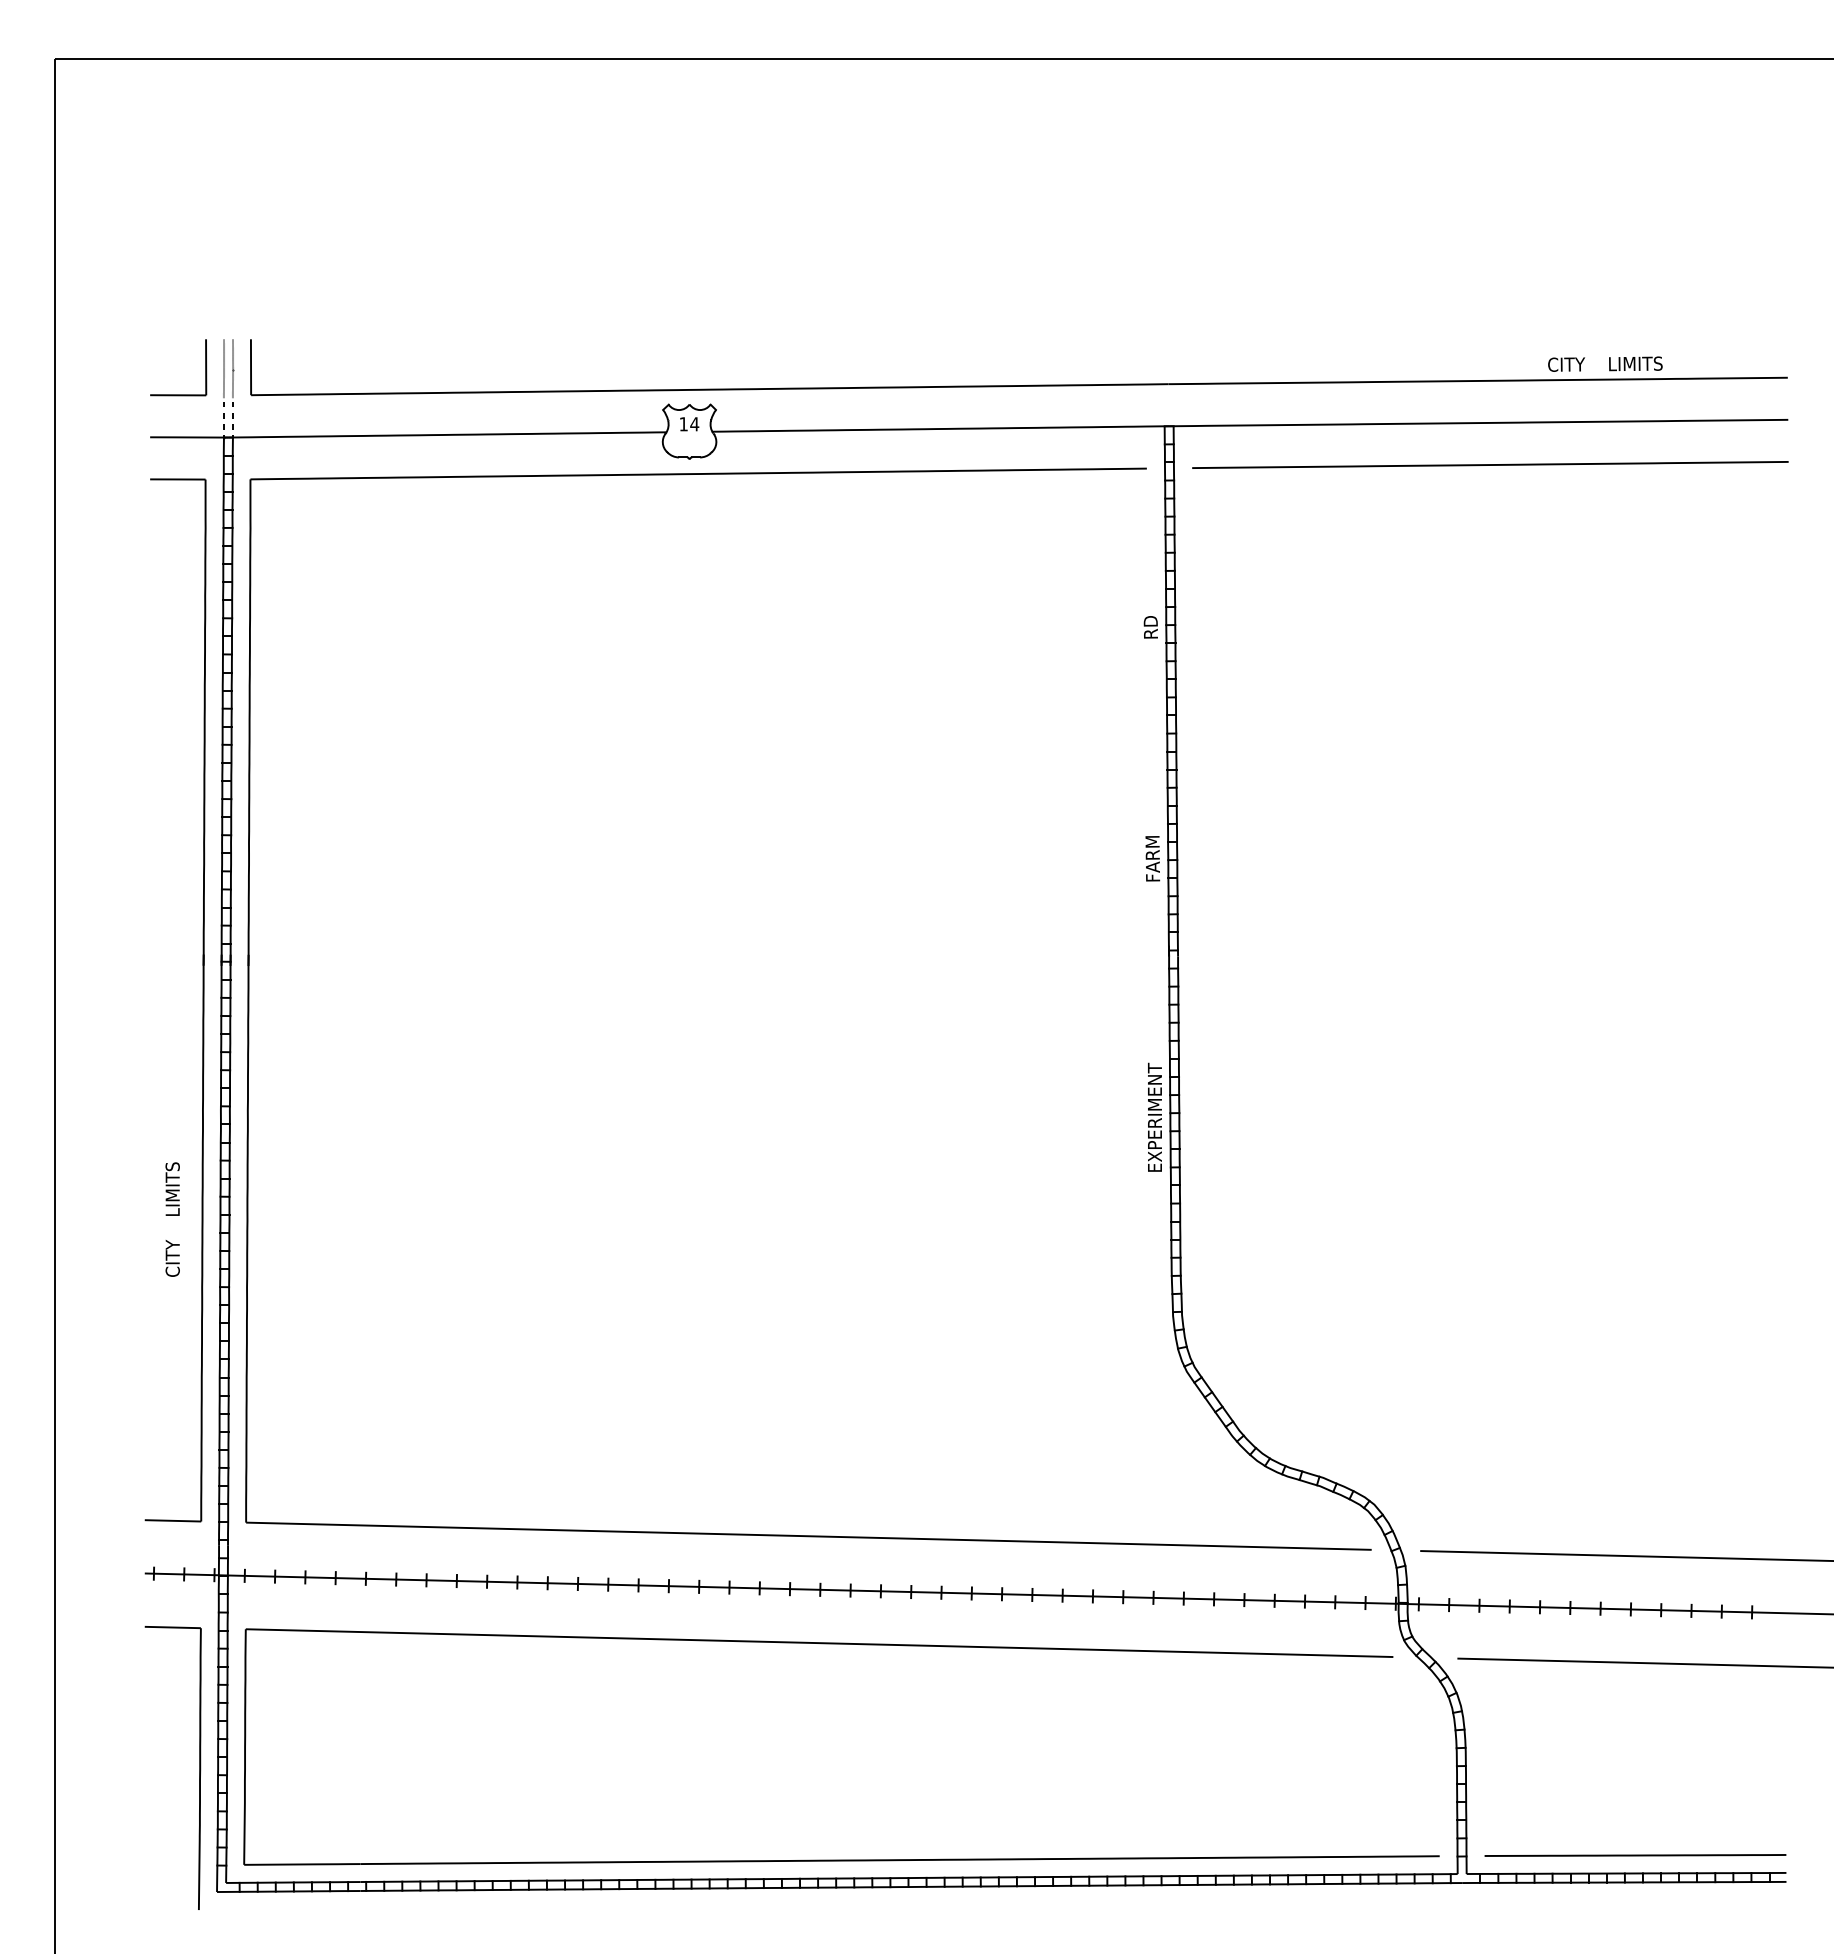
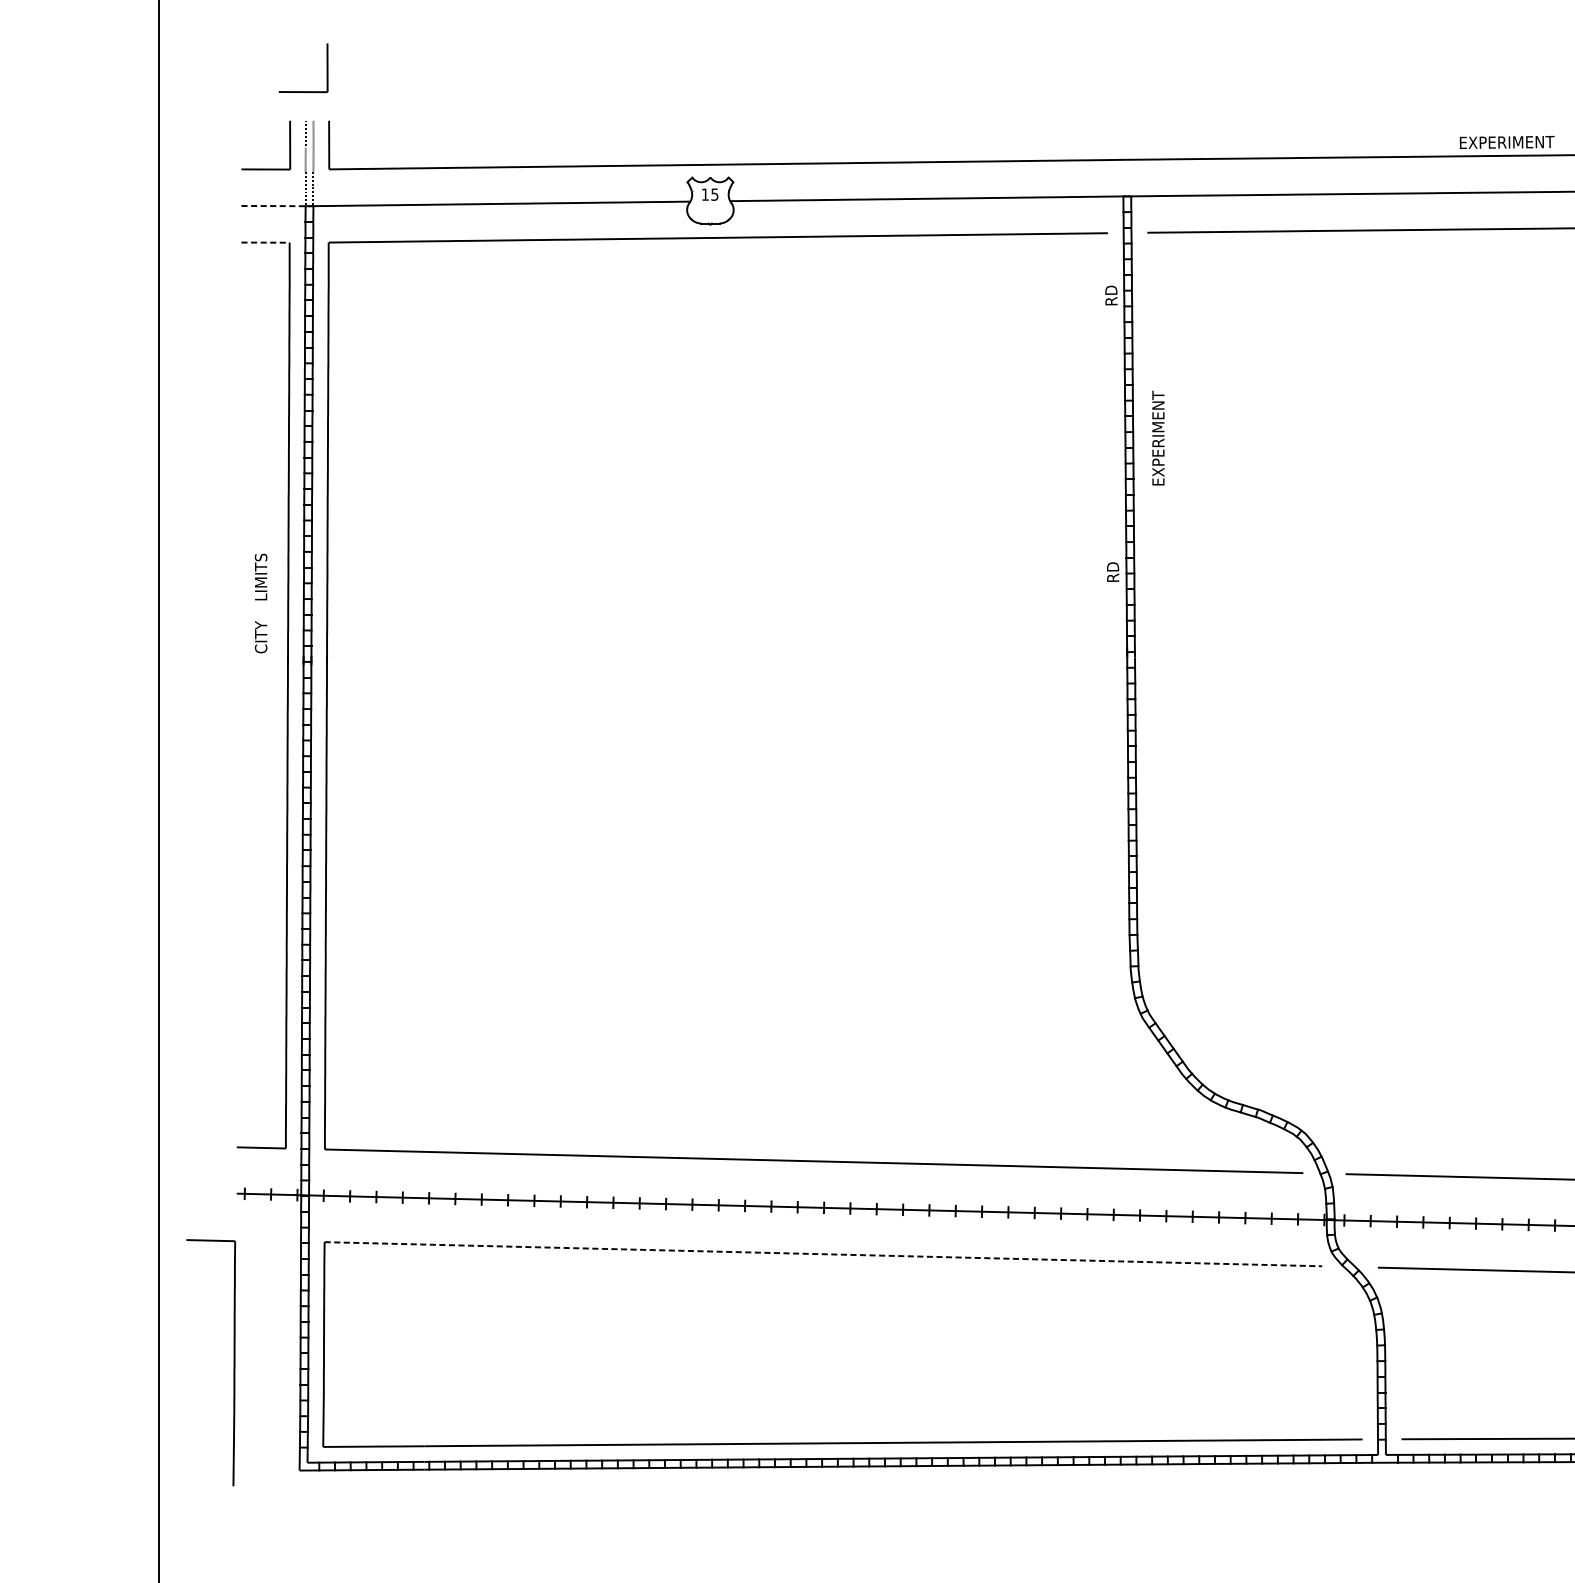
part: (248, 278) -> (326, 67), added
text: (1605, 363) -> (1506, 141), CITY    LIMITS -> EXPERIMENT
text: (694, 424) -> (714, 194), 14 -> 15
line: (188, 437) -> (274, 206), solid -> dashed
line: (177, 479) -> (265, 242), solid -> dashed
text: (1150, 627) -> (1111, 295), moved
text: (1152, 858) -> (1112, 572), FARM -> RD
text: (1154, 1116) -> (1158, 437), moved
text: (172, 1219) -> (260, 603), moved
line: (819, 1643) -> (823, 1254), solid -> dashed
part: (199, 1767) -> (233, 1362), moved

